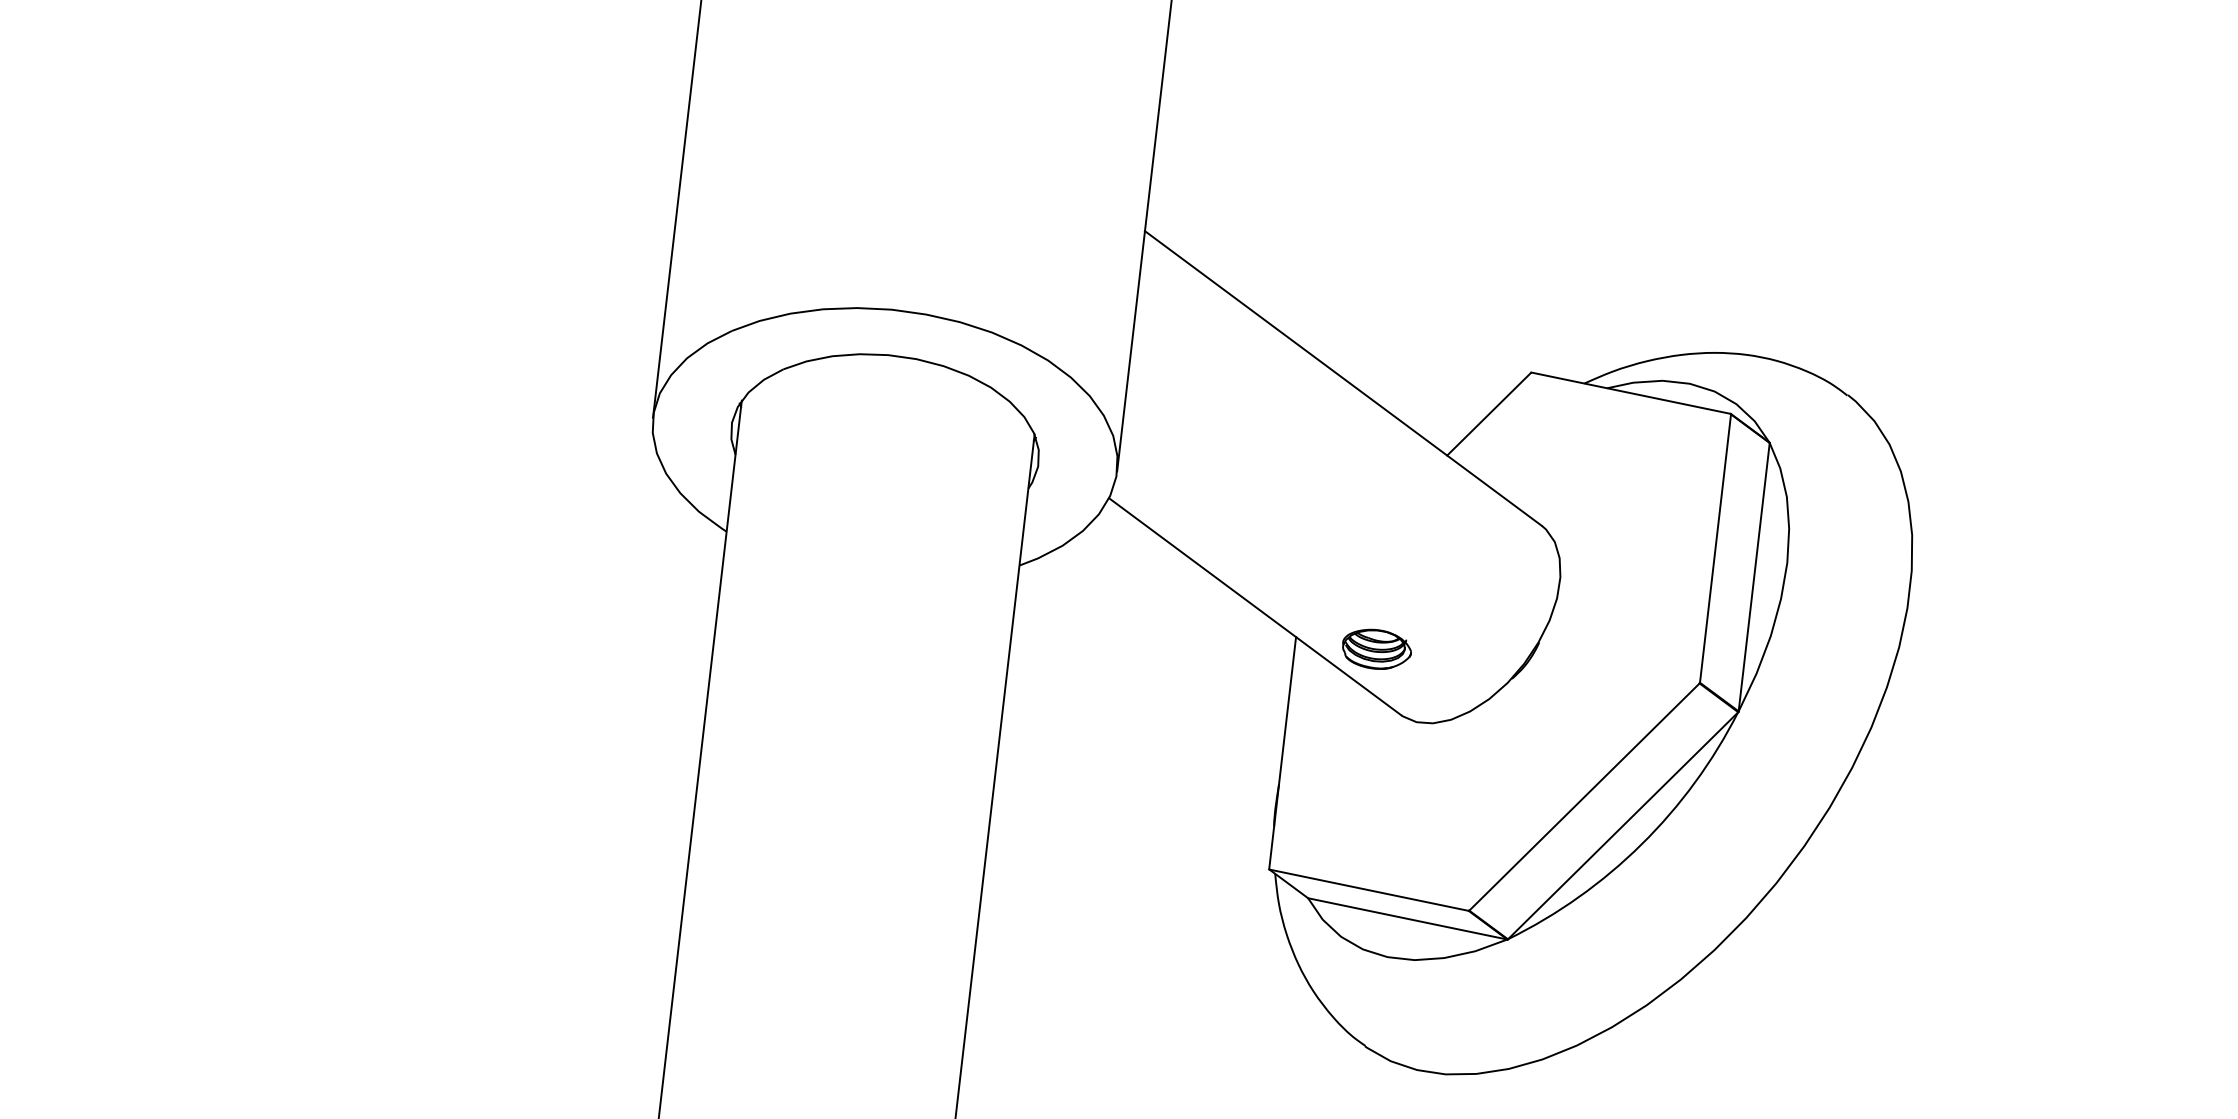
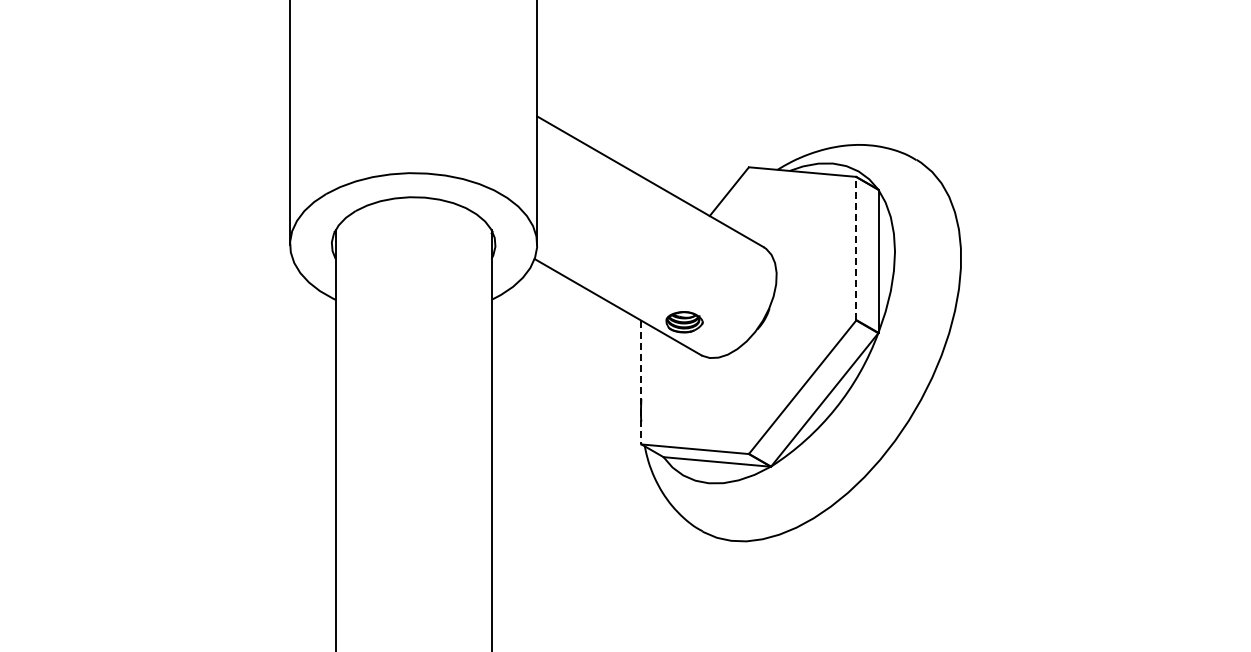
line: (1715, 548) -> (856, 248), solid -> dashed
line: (1282, 753) -> (641, 382), solid -> dashed

